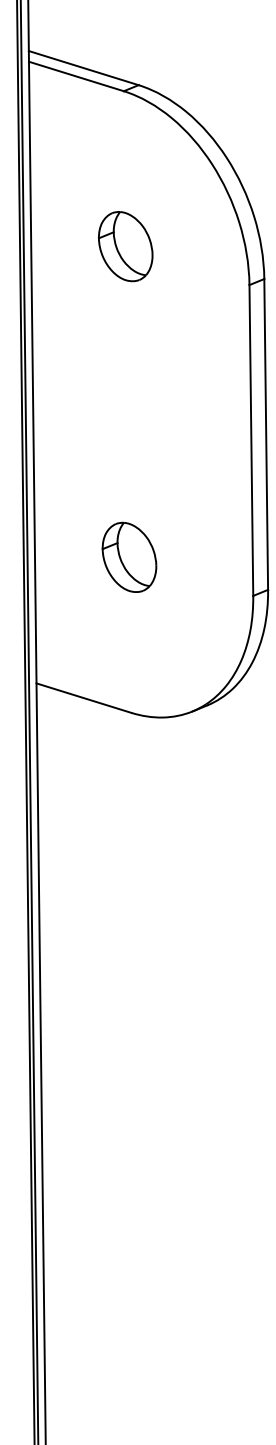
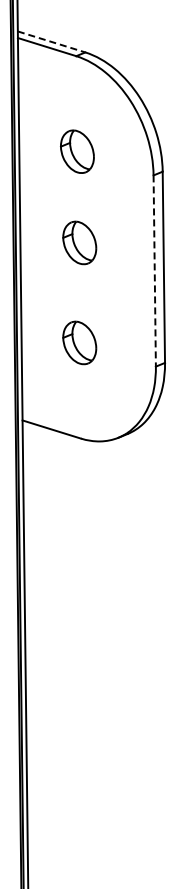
line: (85, 69) -> (52, 42), solid -> dashed
part: (129, 394) -> (79, 242), added
line: (250, 441) -> (154, 271), solid -> dashed

